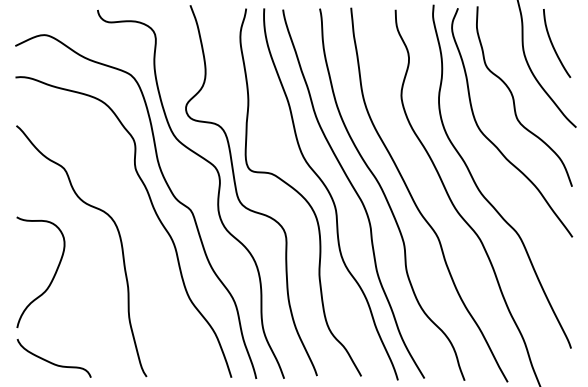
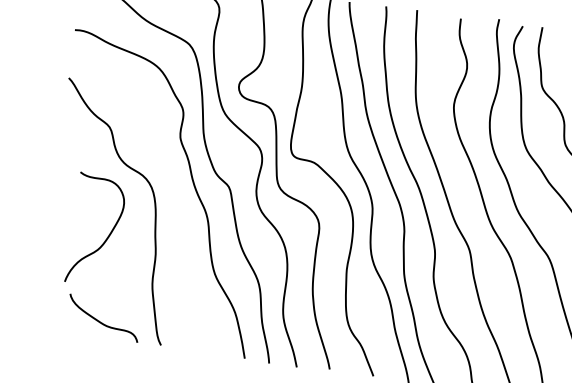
curve: (52, 277) -> (107, 236), moved
curve: (52, 362) -> (101, 322), moved

